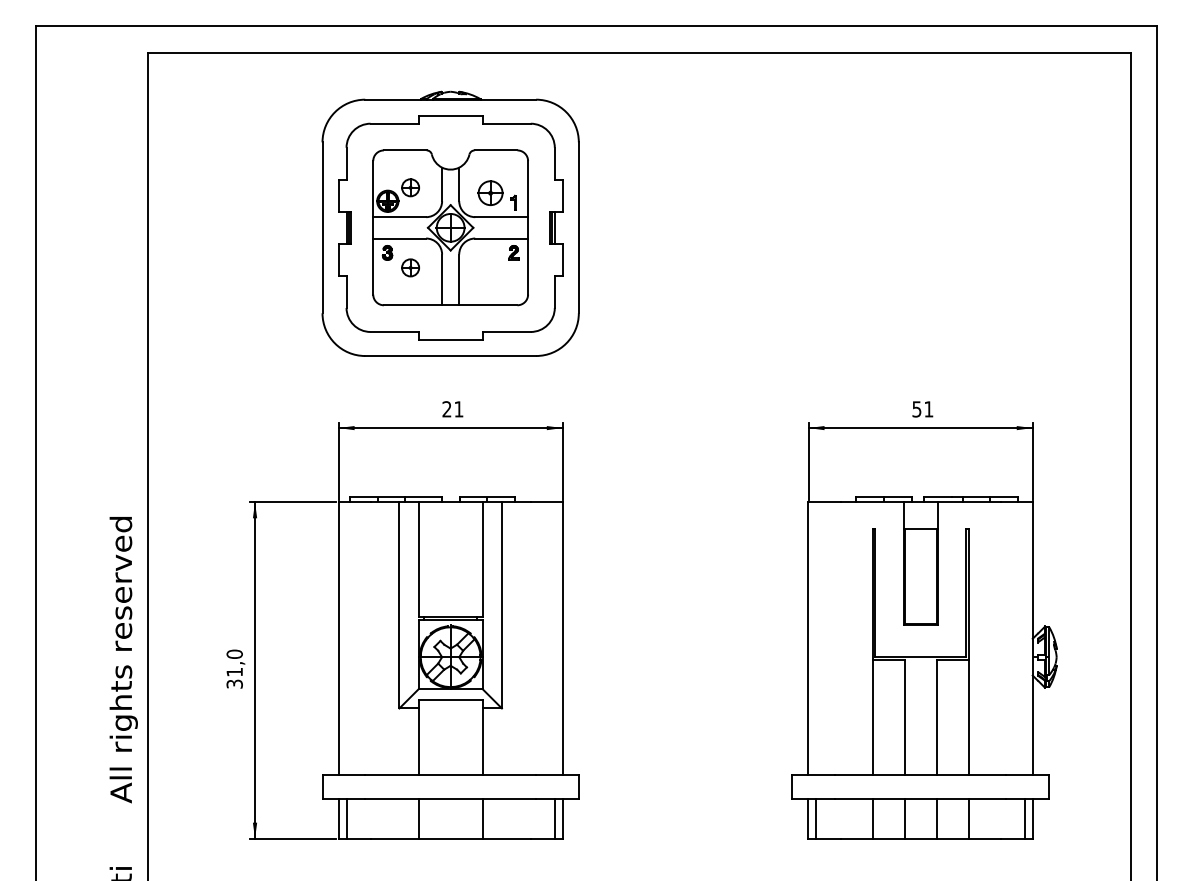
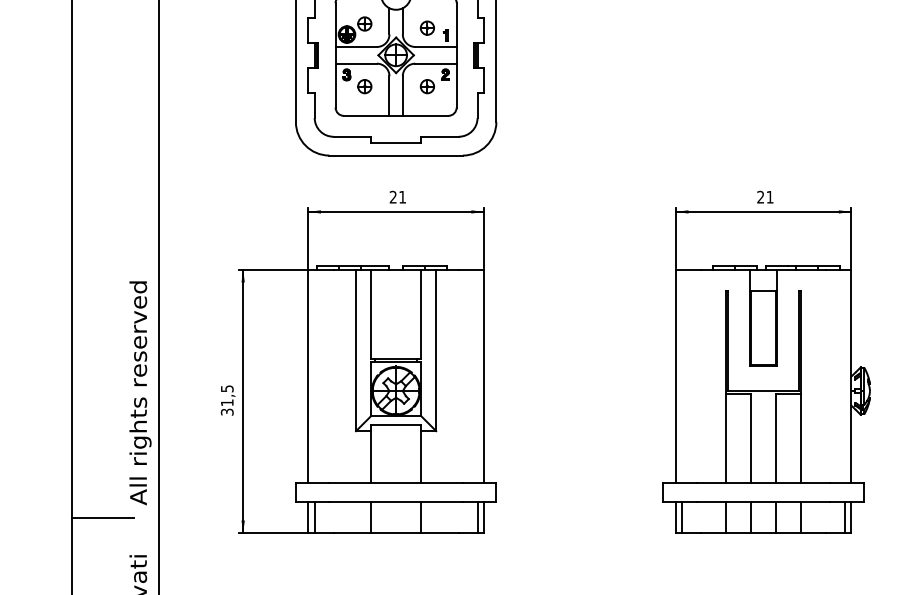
part: (490, 192) -> (427, 27), size x0.71
part: (490, 267) -> (427, 86), added
text: (916, 409) -> (760, 197), 51 -> 21
text: (234, 653) -> (227, 388), 31,0 -> 31,5
line: (75, 819) -> (102, 518), added

